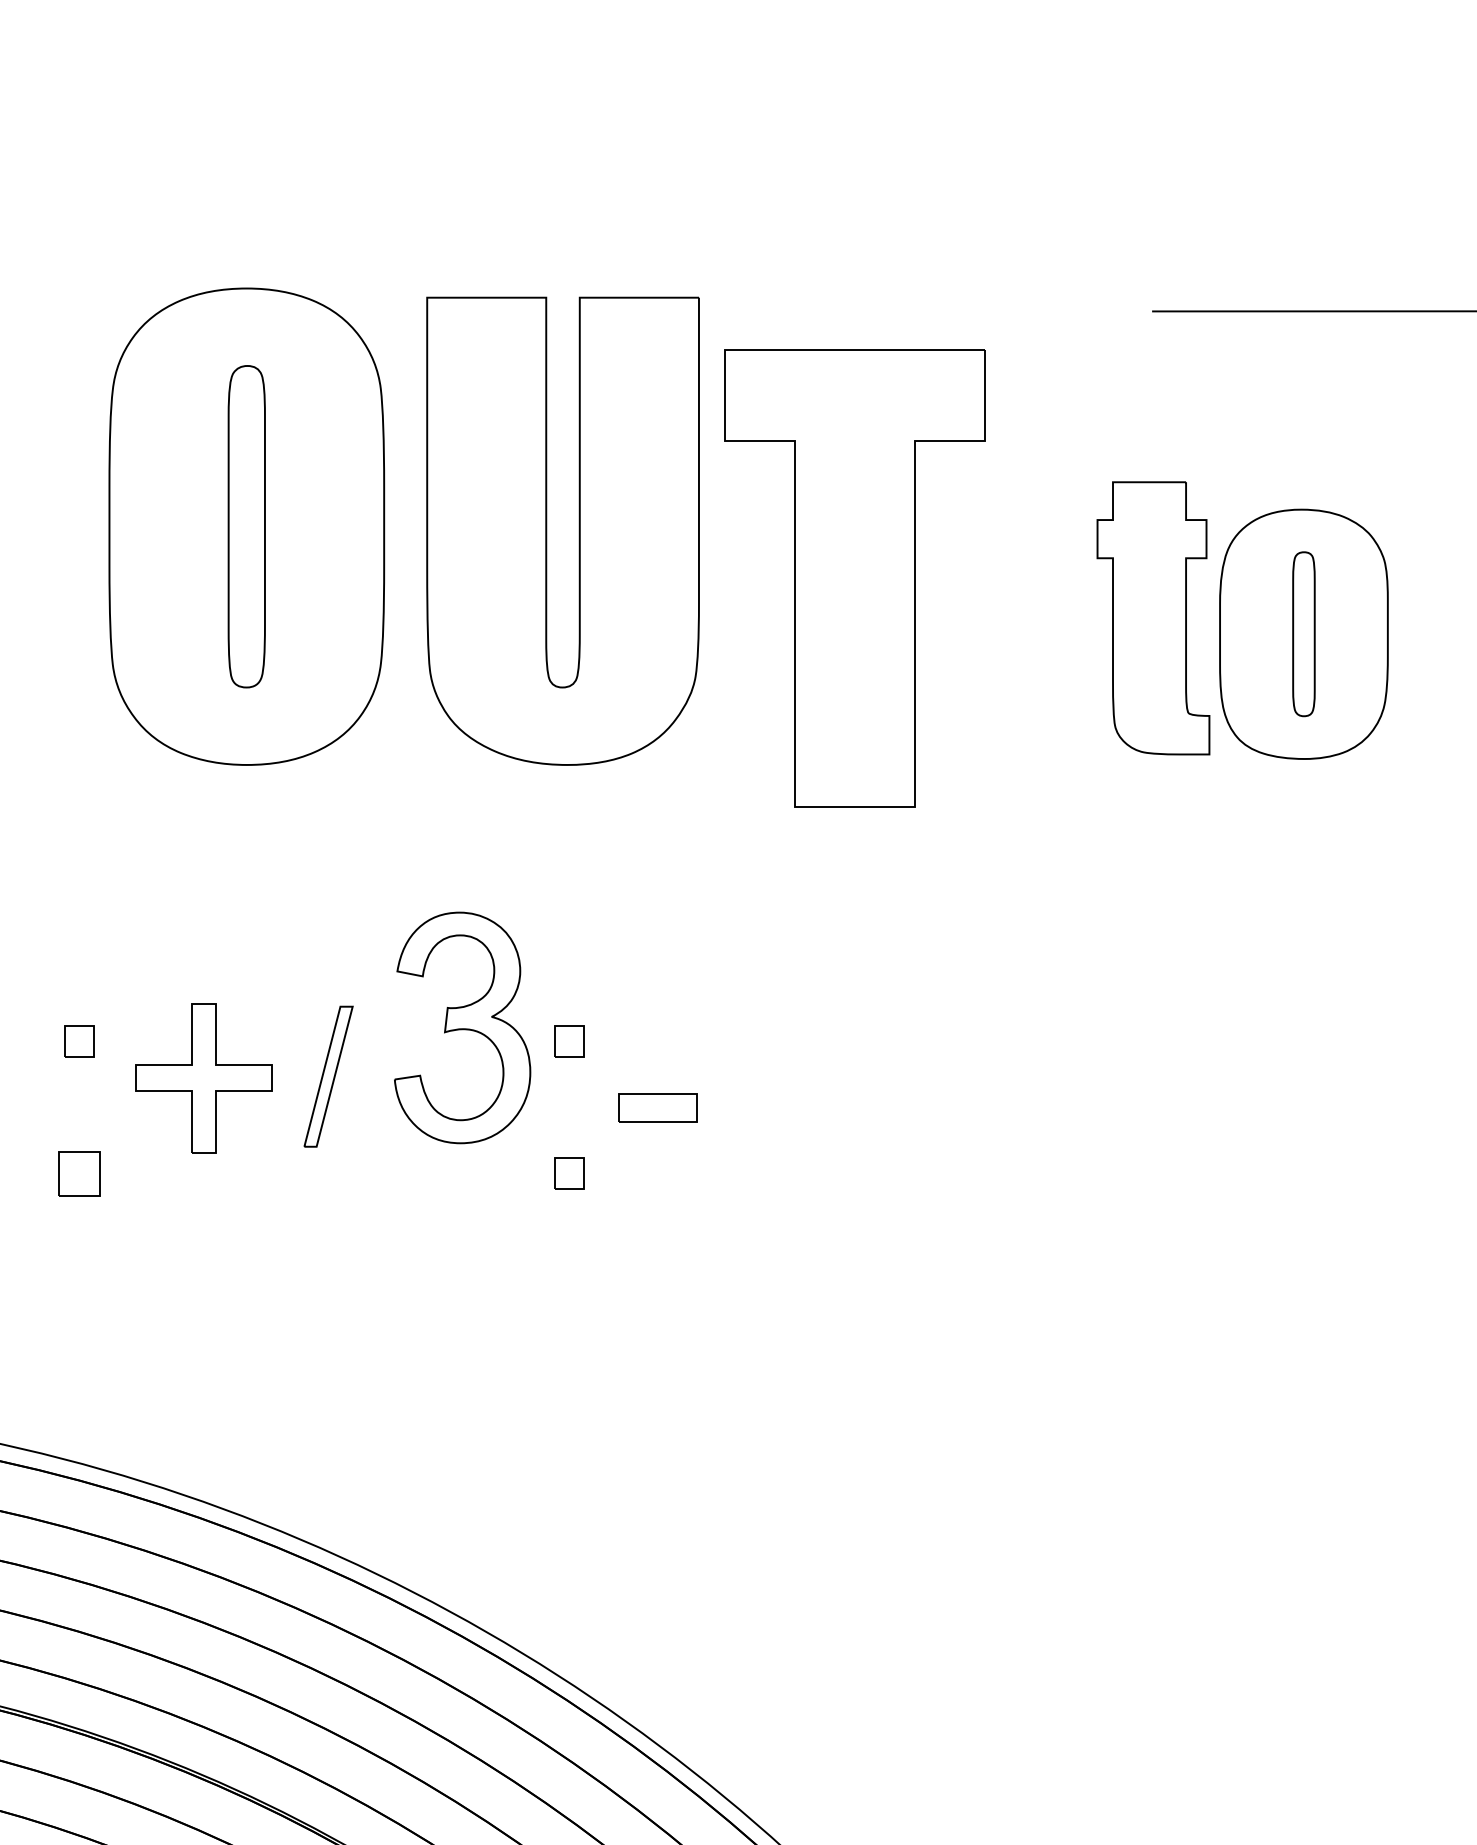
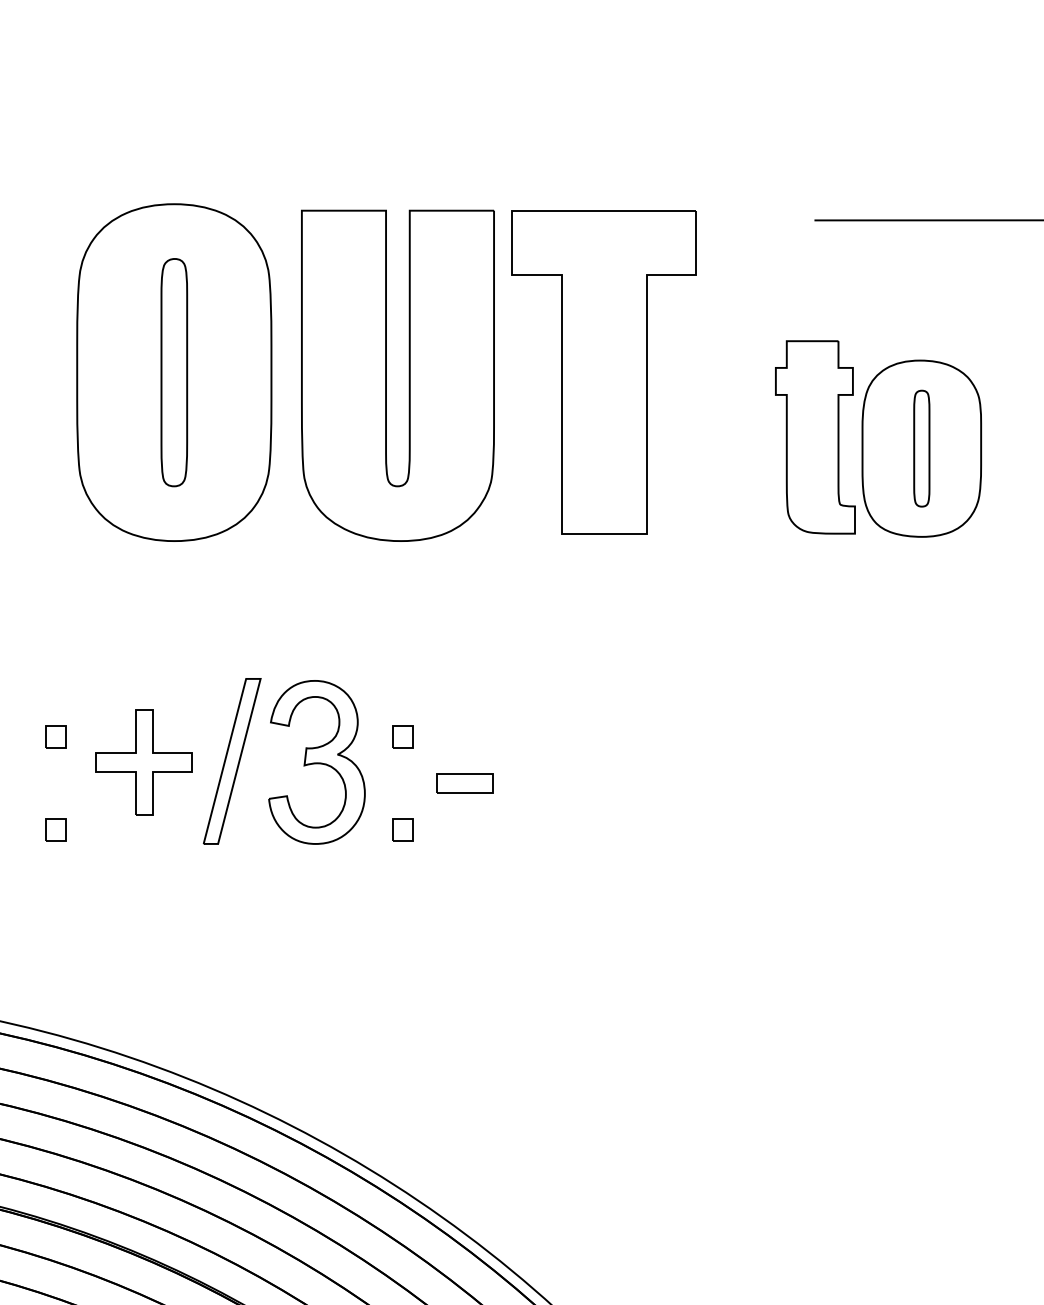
part: (854, 578) -> (604, 372), moved
part: (462, 1027) -> (316, 762), moved
part: (328, 1076) -> (232, 761), size x1.67
part: (79, 1173) -> (56, 829), size x0.71

